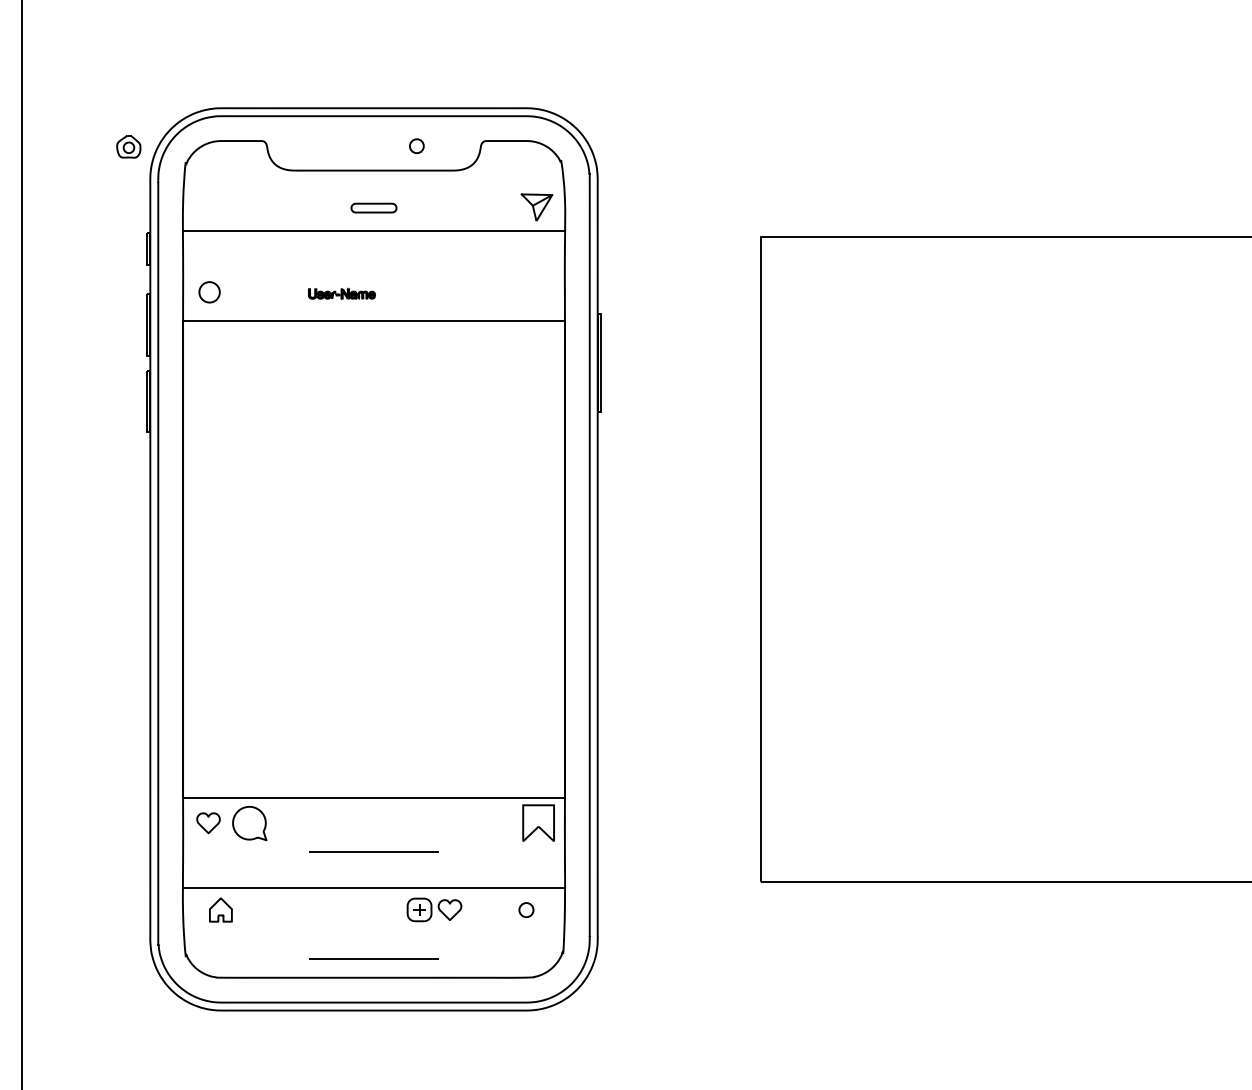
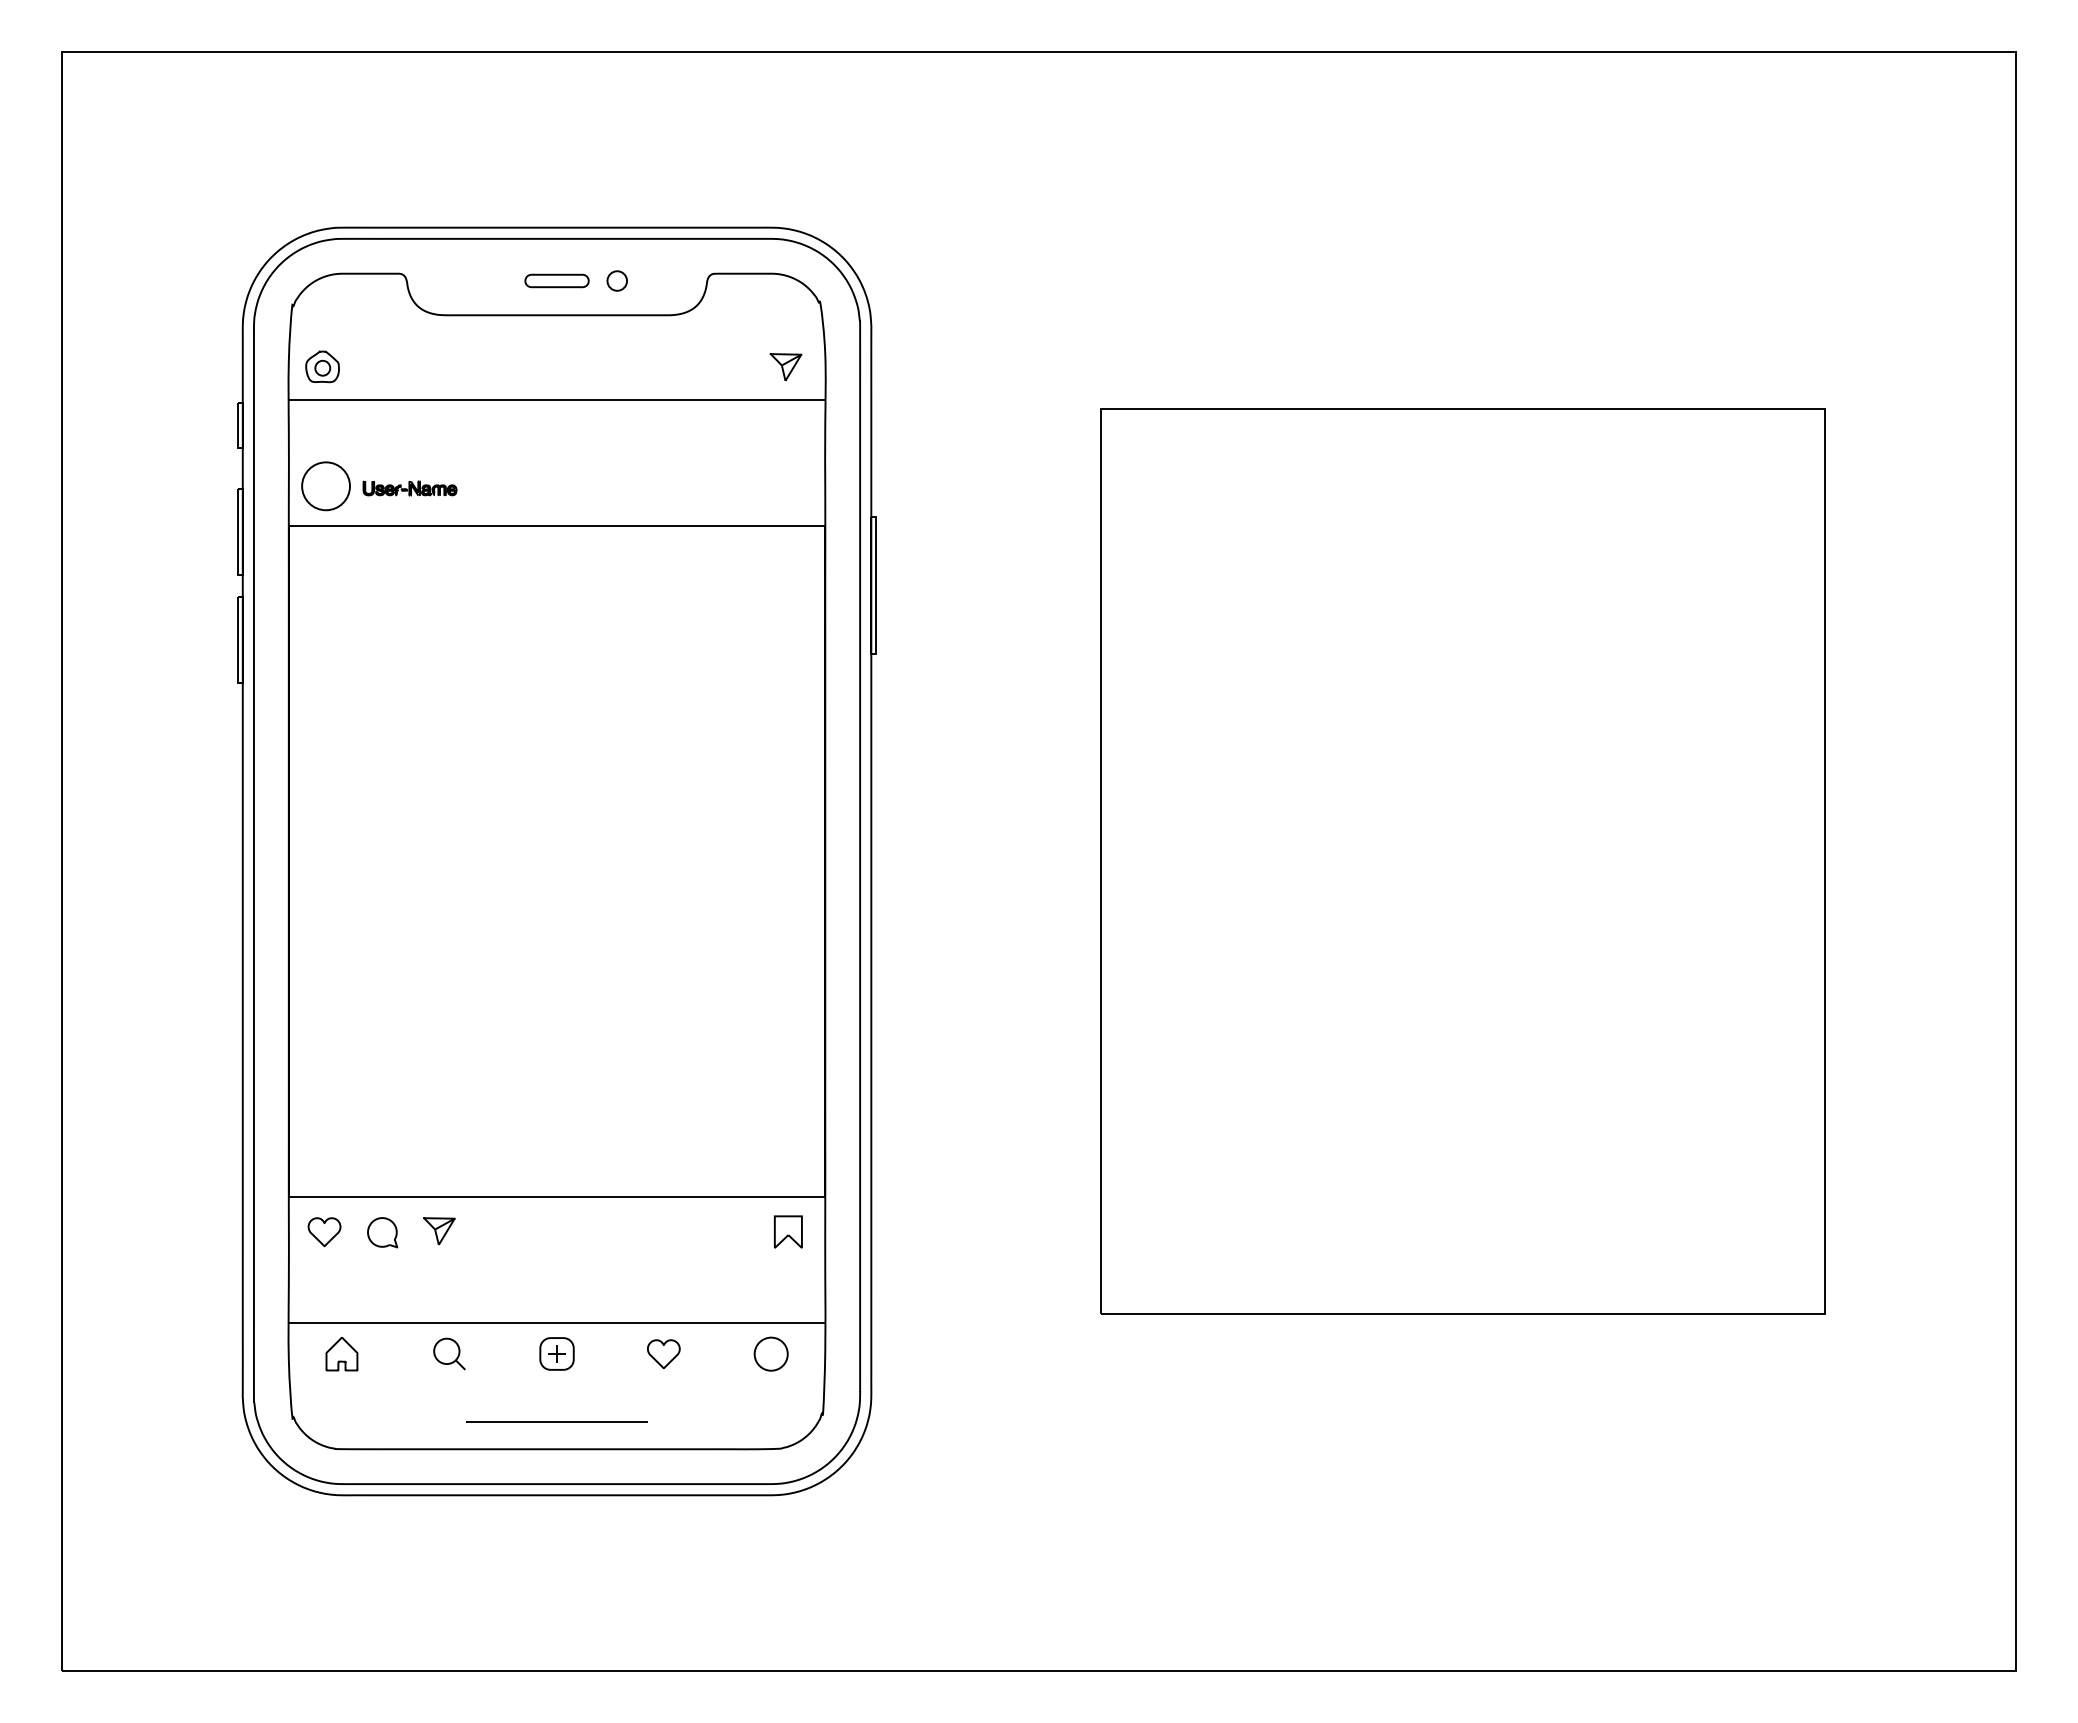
part: (128, 146) -> (322, 366), moved
part: (373, 207) -> (556, 280), moved
part: (536, 207) -> (785, 367), size x0.71
circle: (209, 292) -> (326, 486), size x1.67
part: (341, 293) -> (409, 488), moved
part: (290, 822) -> (439, 1231), added
part: (538, 822) -> (788, 1231), size x0.62
part: (249, 823) -> (382, 1232), size x0.62
line: (373, 851) -> (556, 1271), removed
part: (297, 909) -> (449, 1353), added
part: (419, 909) -> (556, 1353), moved
circle: (525, 909) -> (770, 1353), size x1.67

